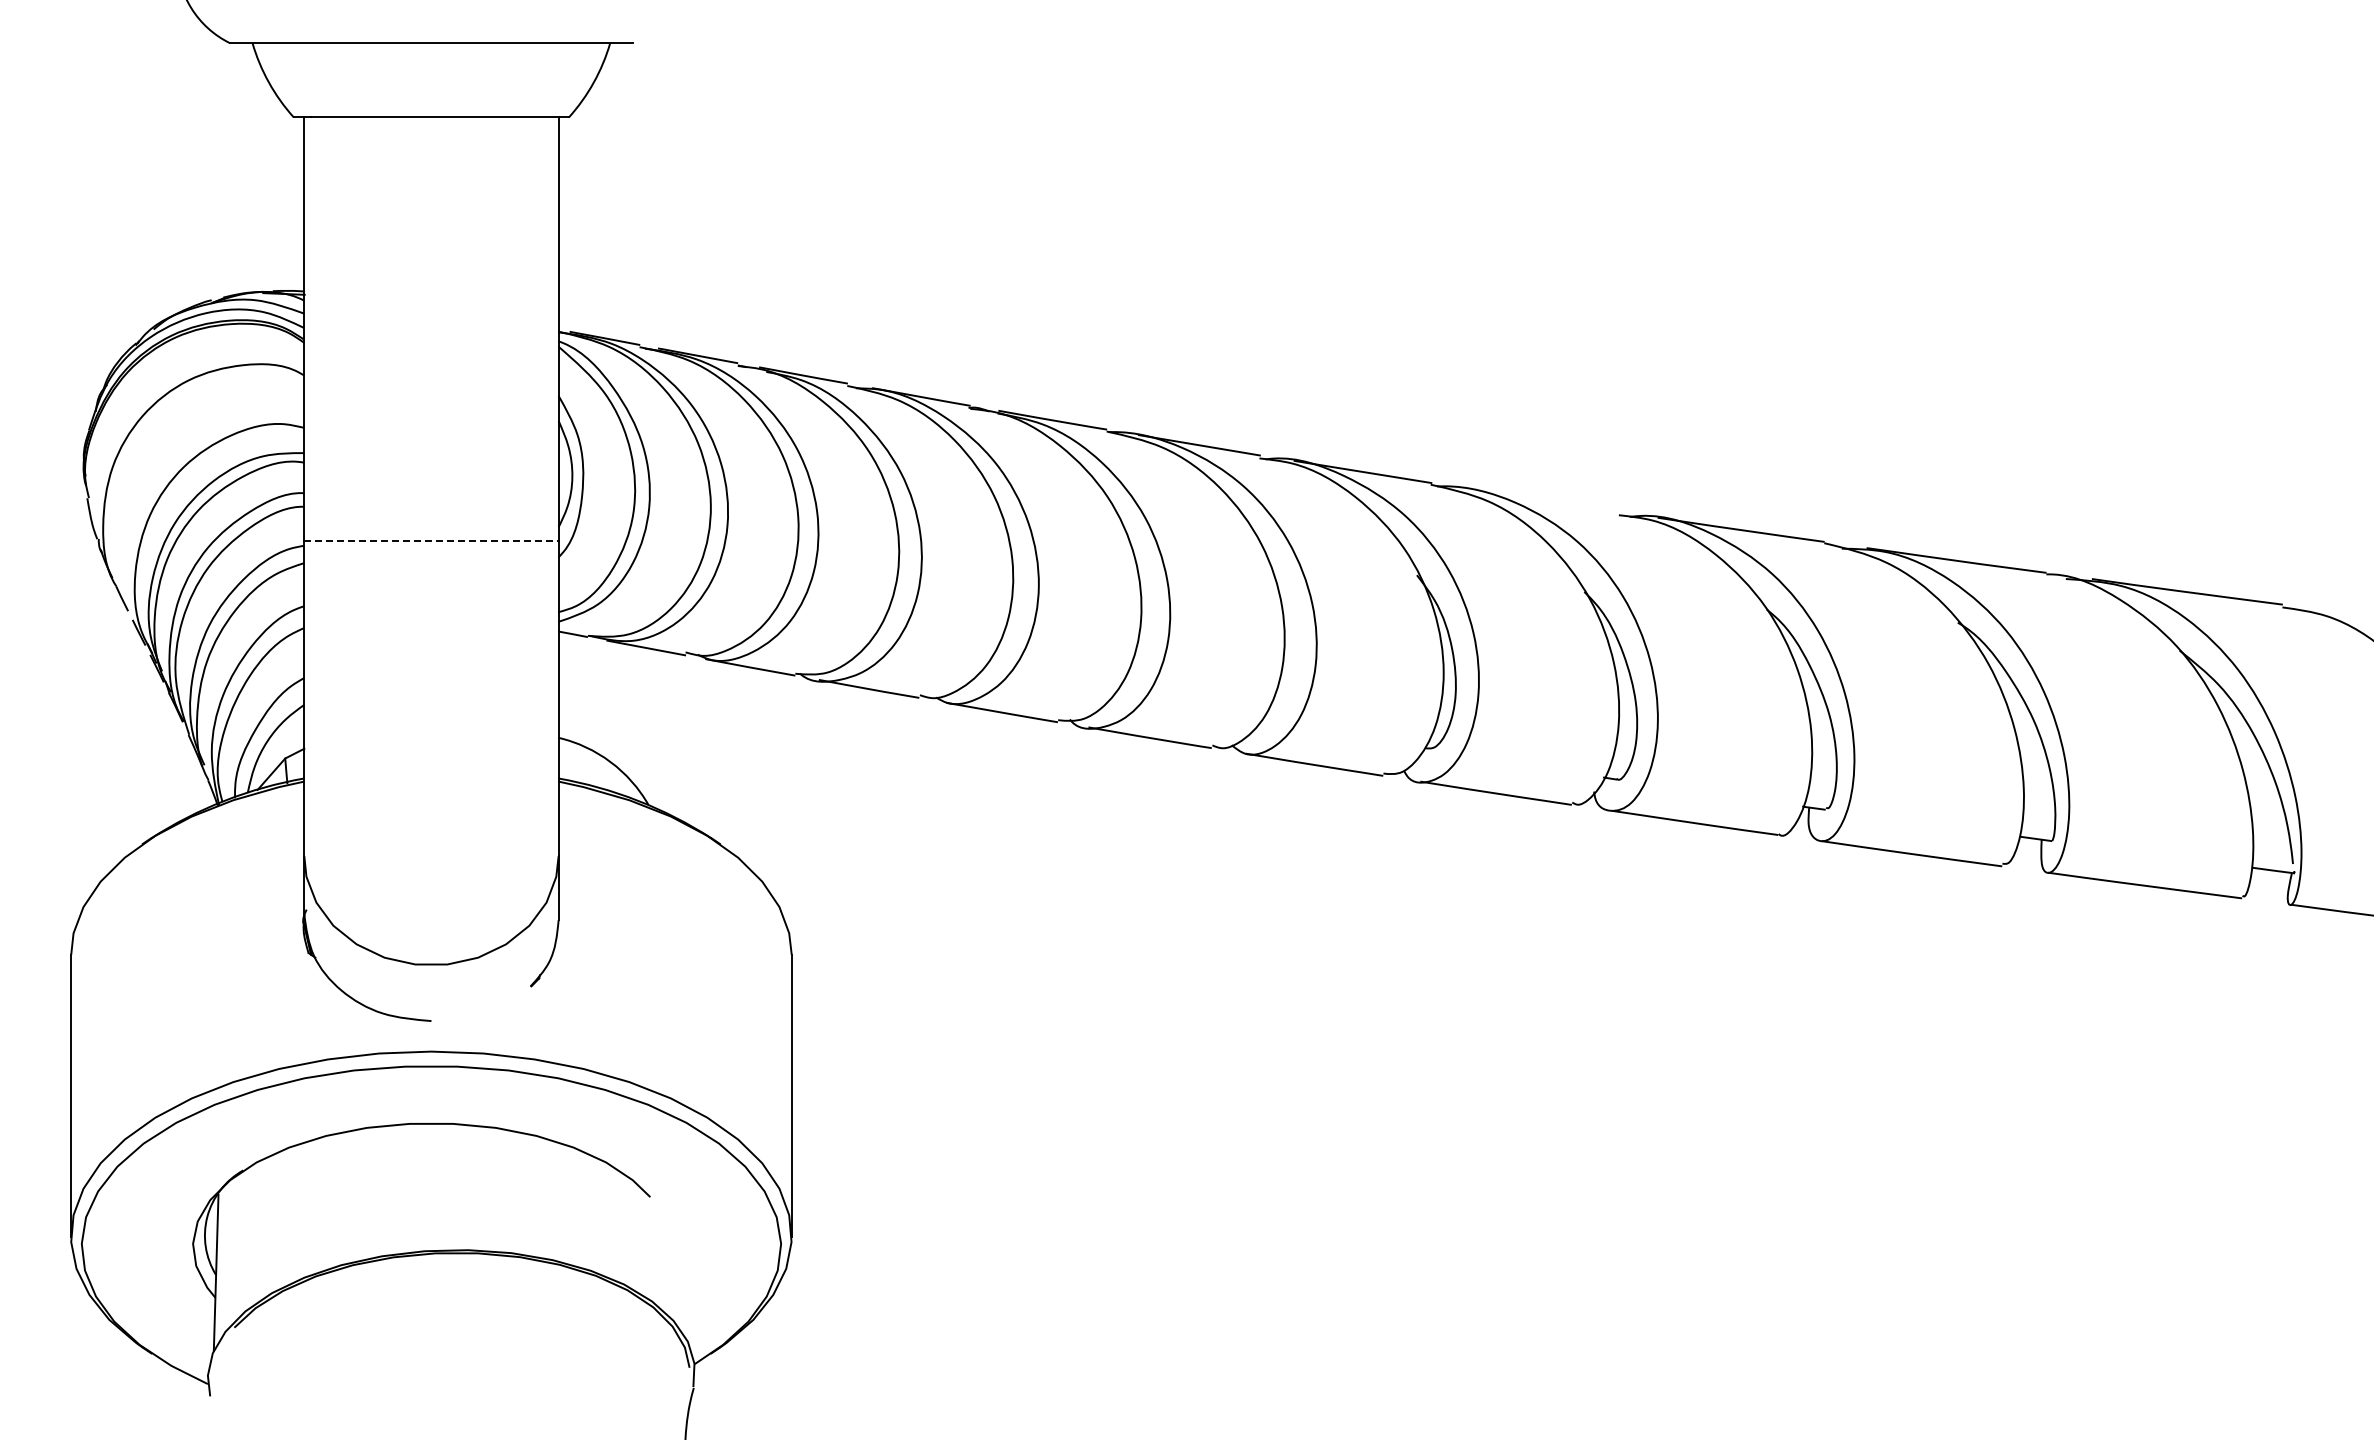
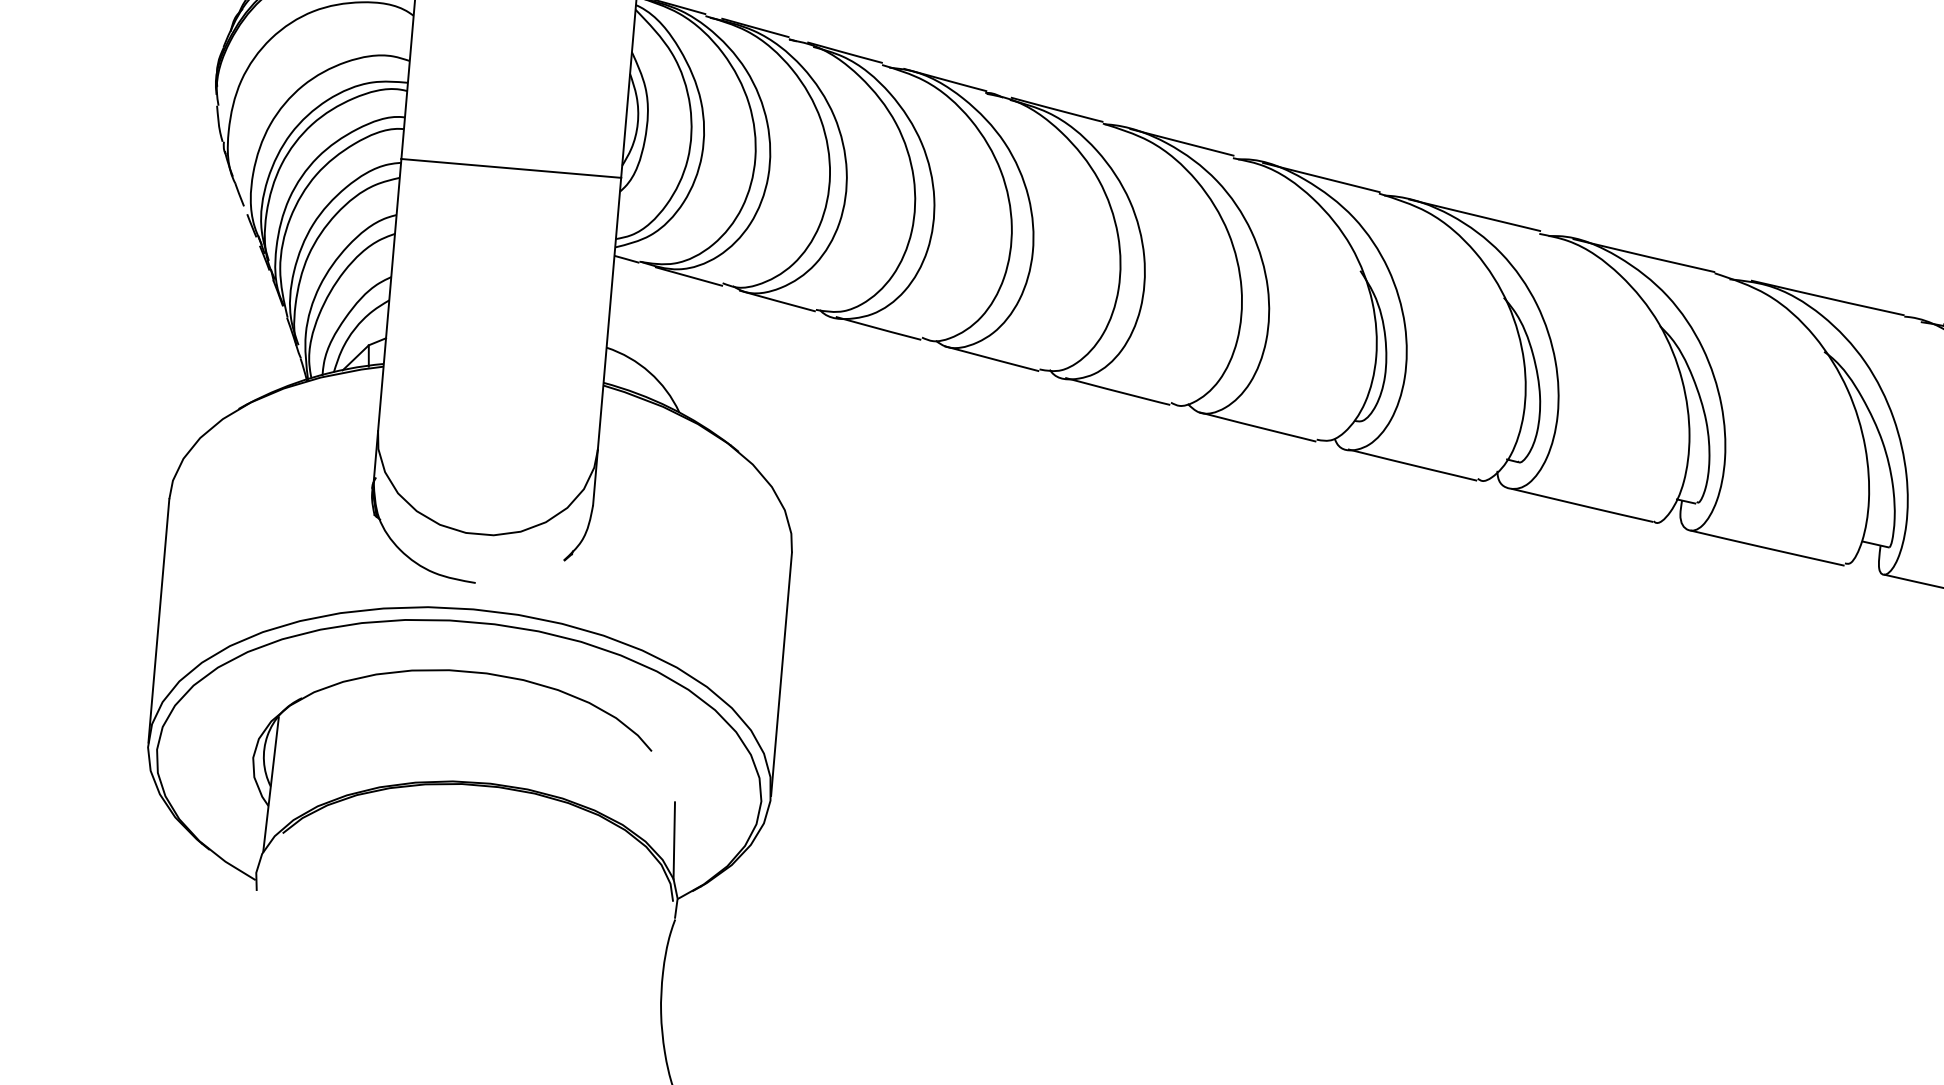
line: (1542, 499) -> (1474, 214), added
line: (431, 541) -> (511, 168), dashed -> solid
line: (684, 1297) -> (673, 840), added

